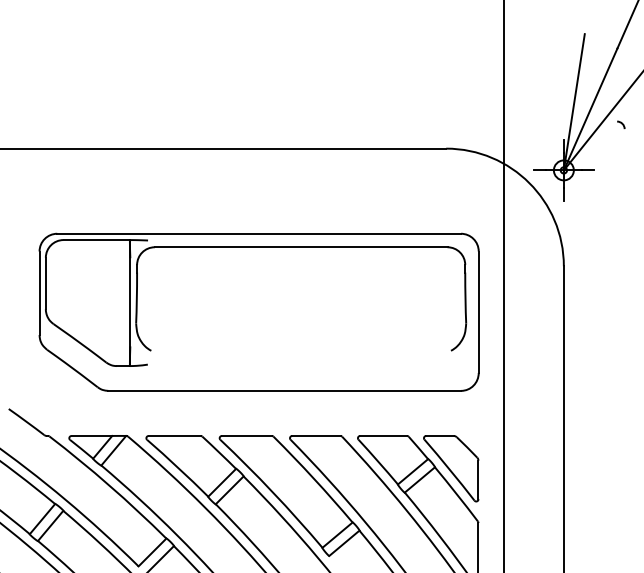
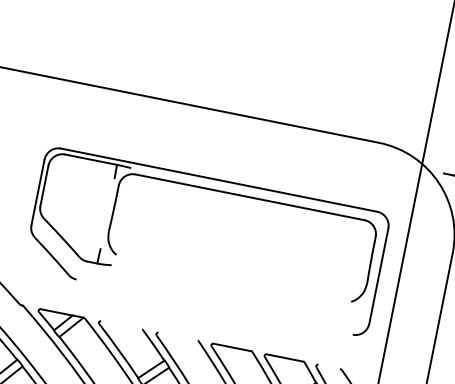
line: (129, 303) -> (106, 214), removed
line: (284, 390) -> (214, 306), removed
line: (174, 436) -> (121, 325), removed
line: (246, 436) -> (177, 336), removed
line: (439, 436) -> (328, 367), removed

